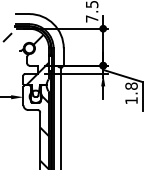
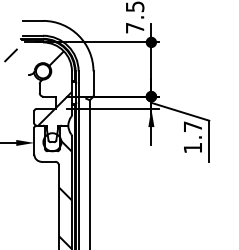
text: (131, 85) -> (192, 125), 1.8 -> 1.7

